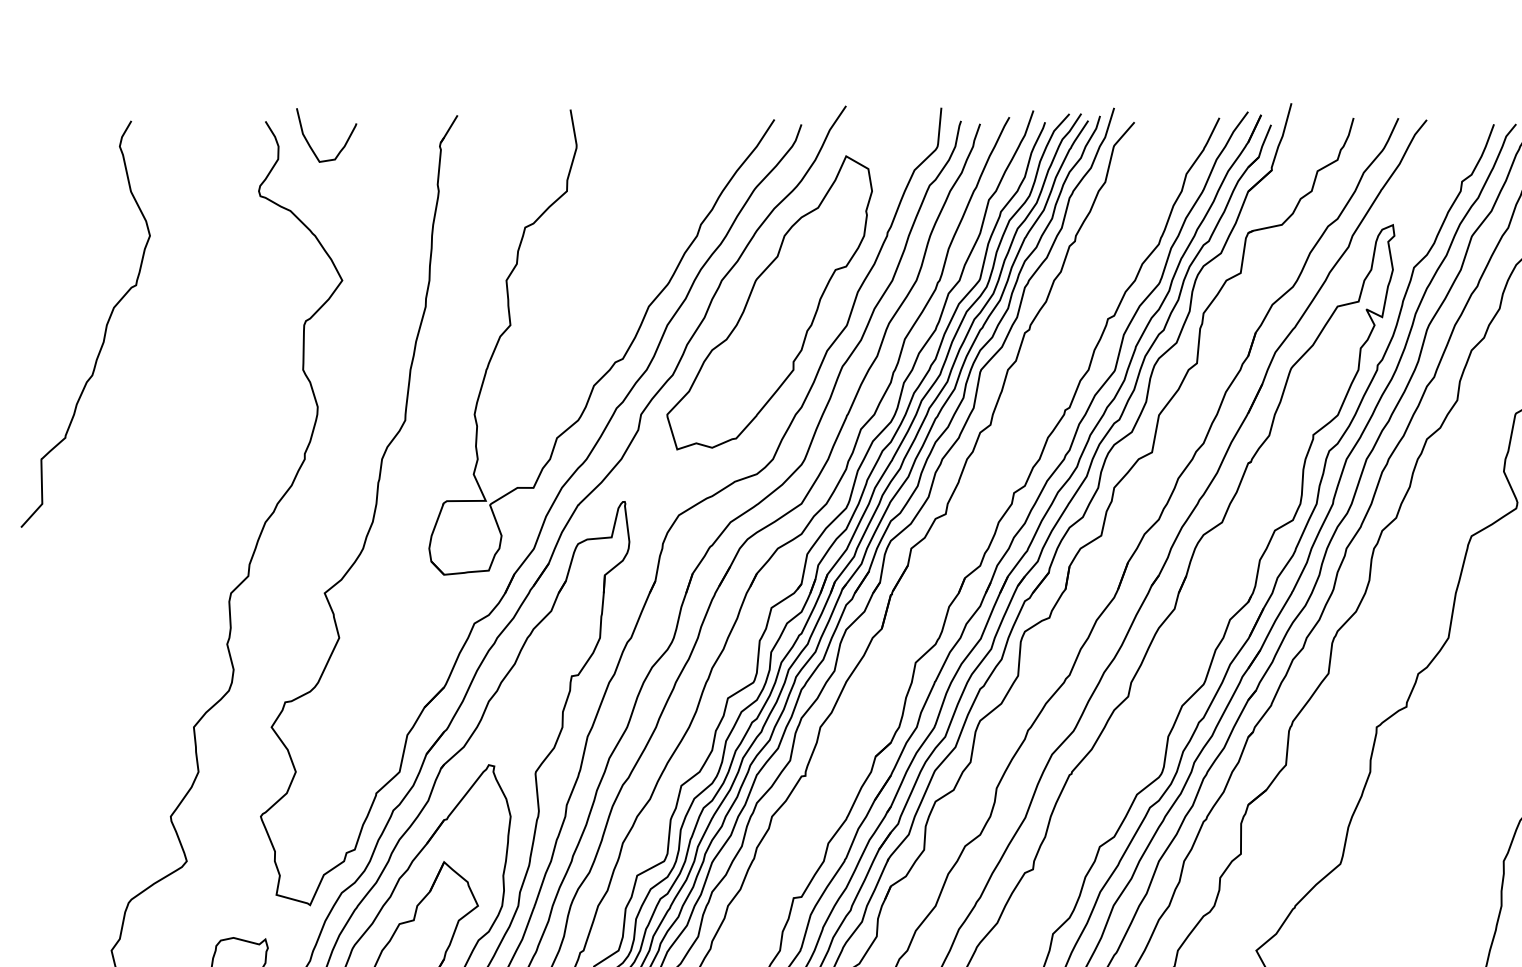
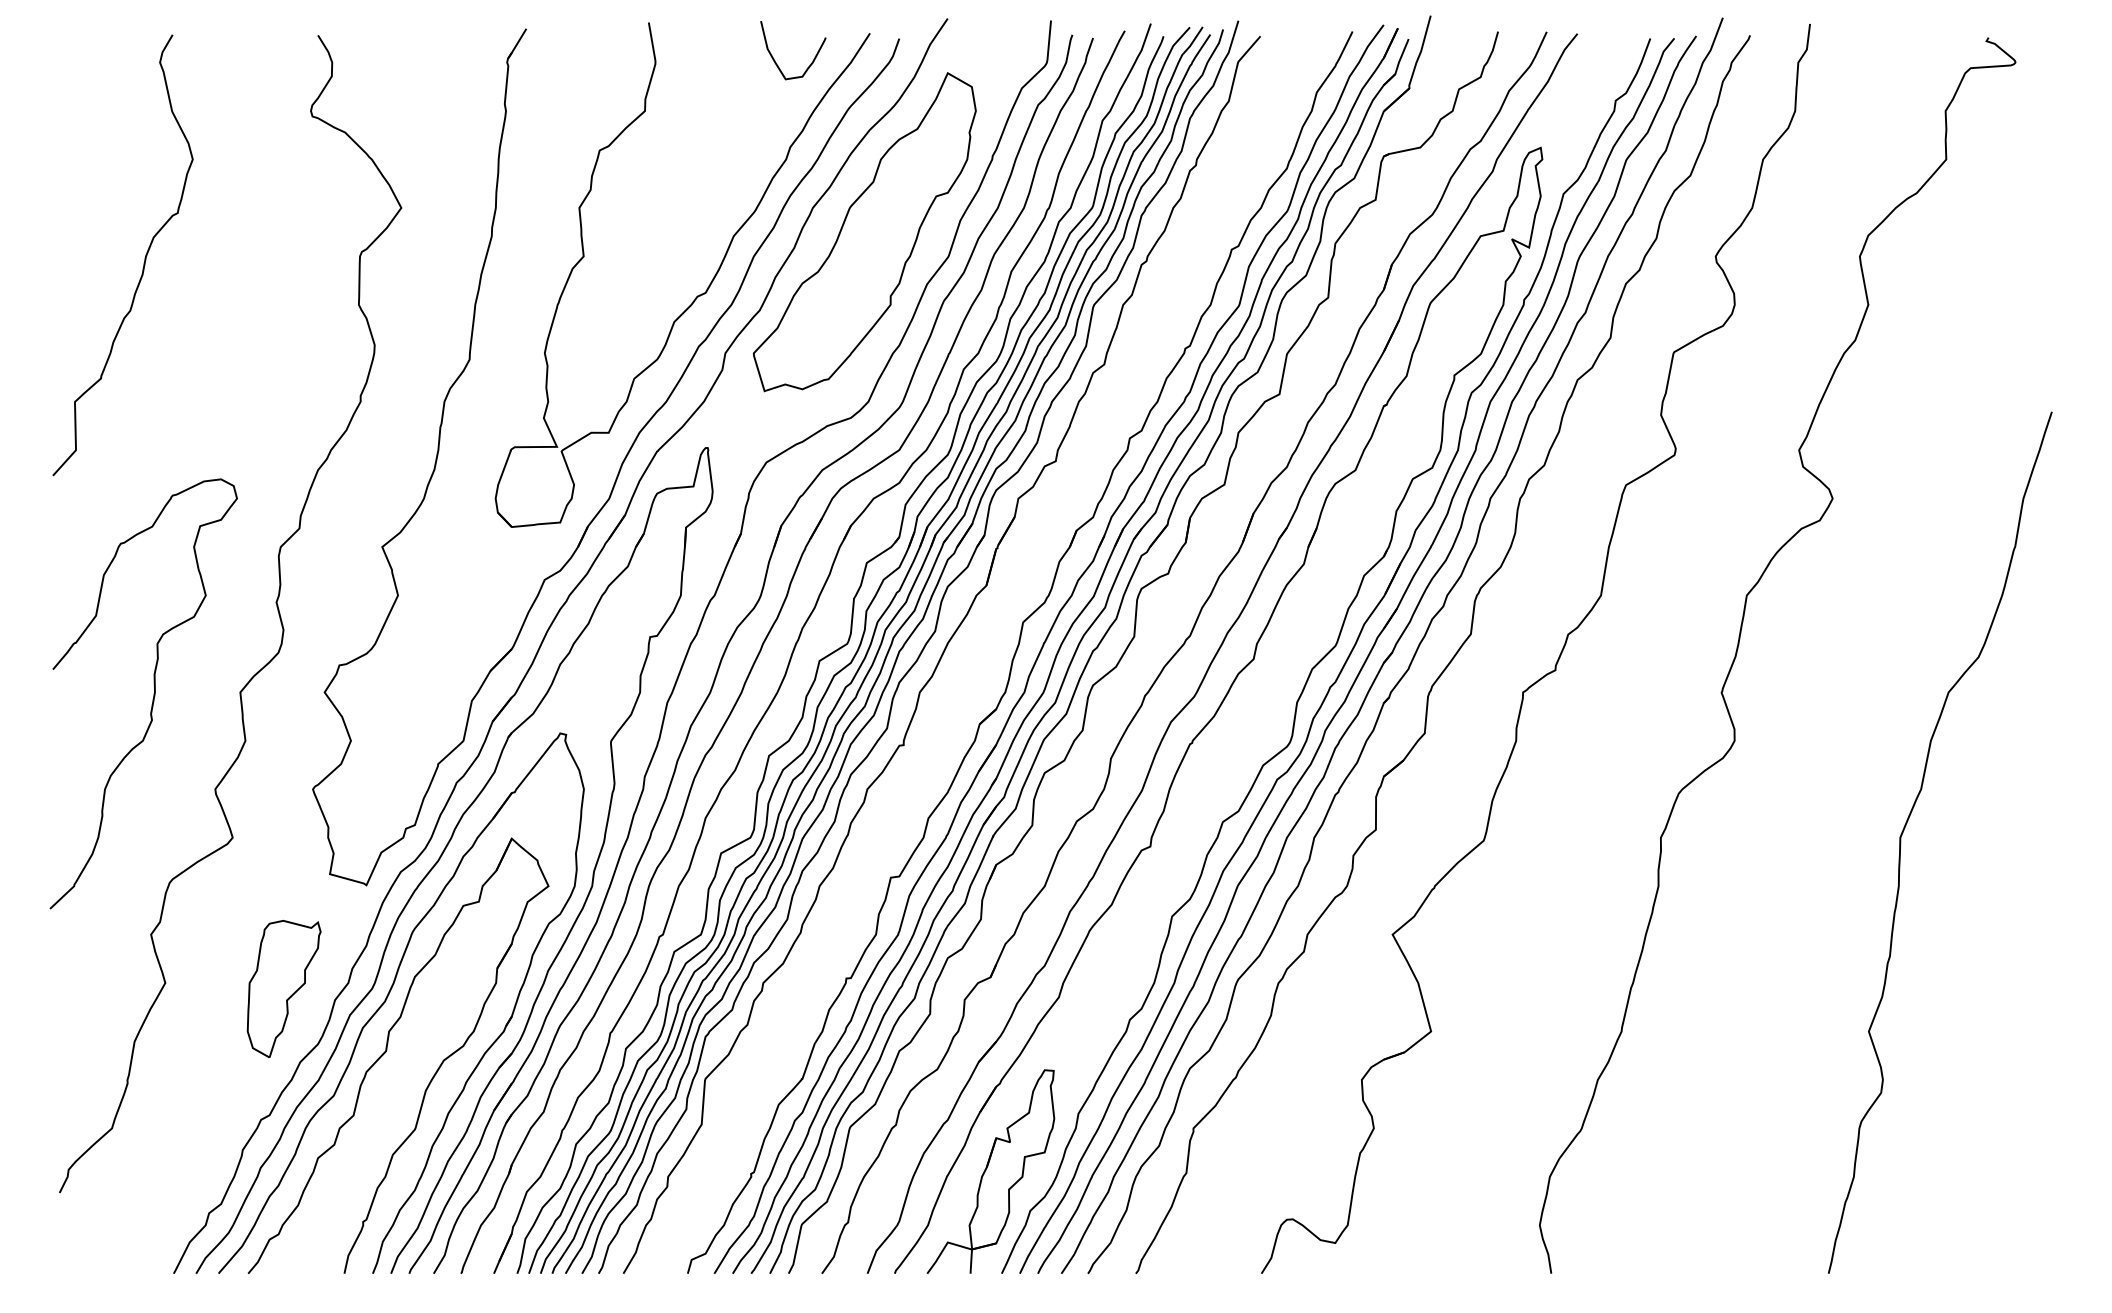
curve: (310, 144) -> (775, 60), moved
curve: (113, 728) -> (153, 693), added

